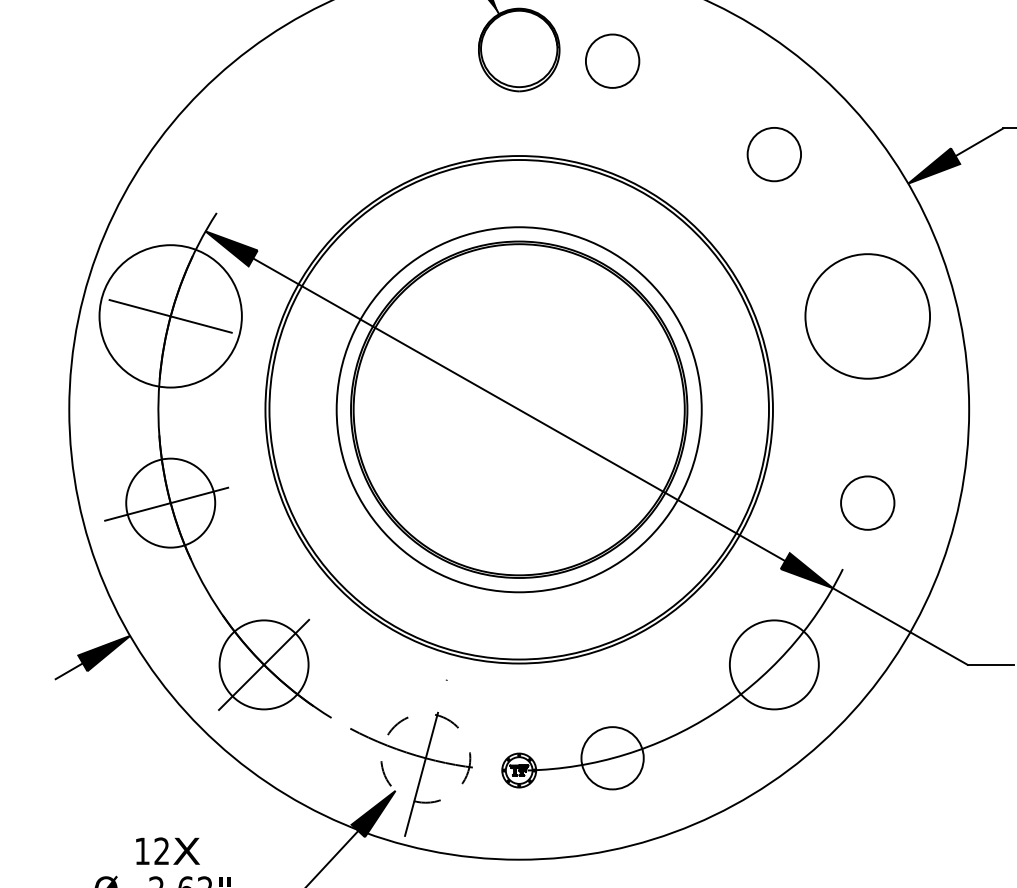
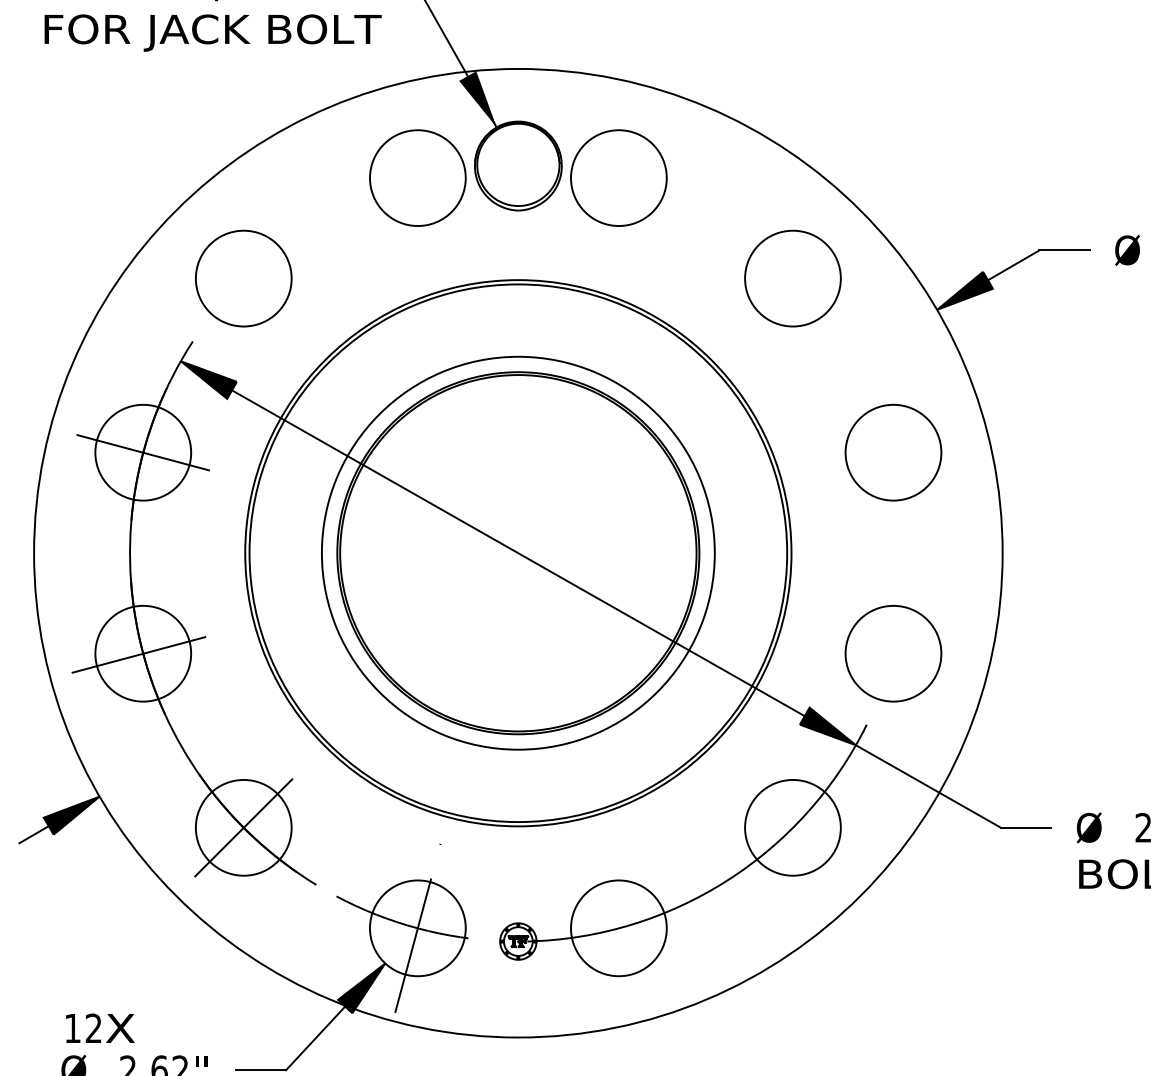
circle: (425, 60) -> (417, 177), added
circle: (612, 61) -> (618, 178), size x1.67
circle: (263, 154) -> (243, 278), added
circle: (773, 154) -> (792, 278), size x1.67
circle: (170, 316) -> (143, 452), size x0.62
circle: (867, 316) -> (893, 452), size x0.71
circle: (867, 502) -> (893, 653), size x1.67
circle: (425, 758) -> (417, 928), dashed -> solid
circle: (612, 758) -> (618, 928), size x1.43
text: (168, 850) -> (100, 1027), moved

